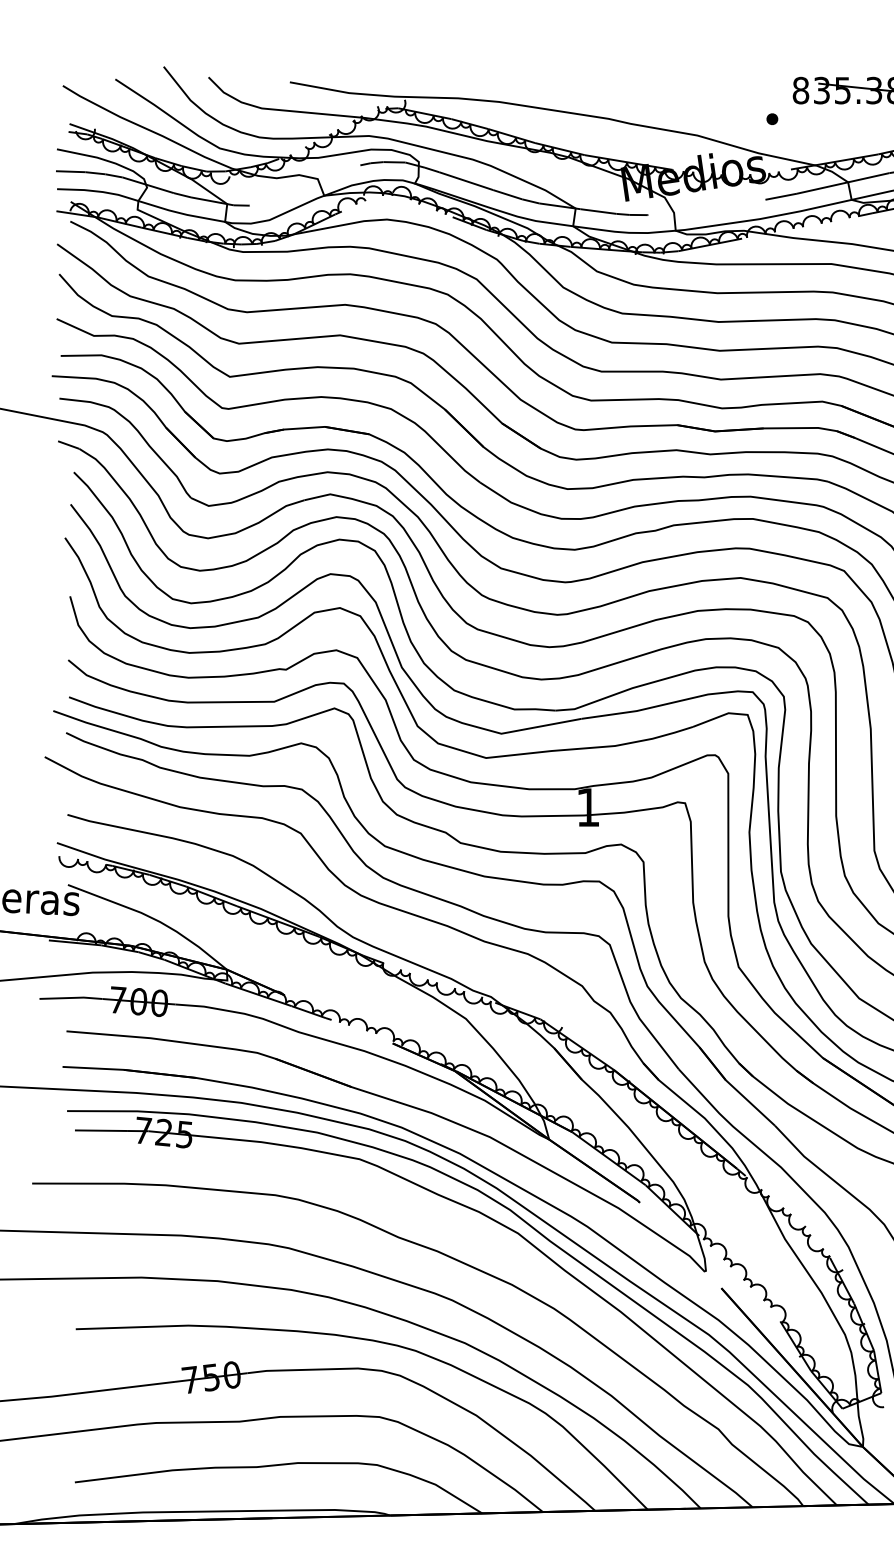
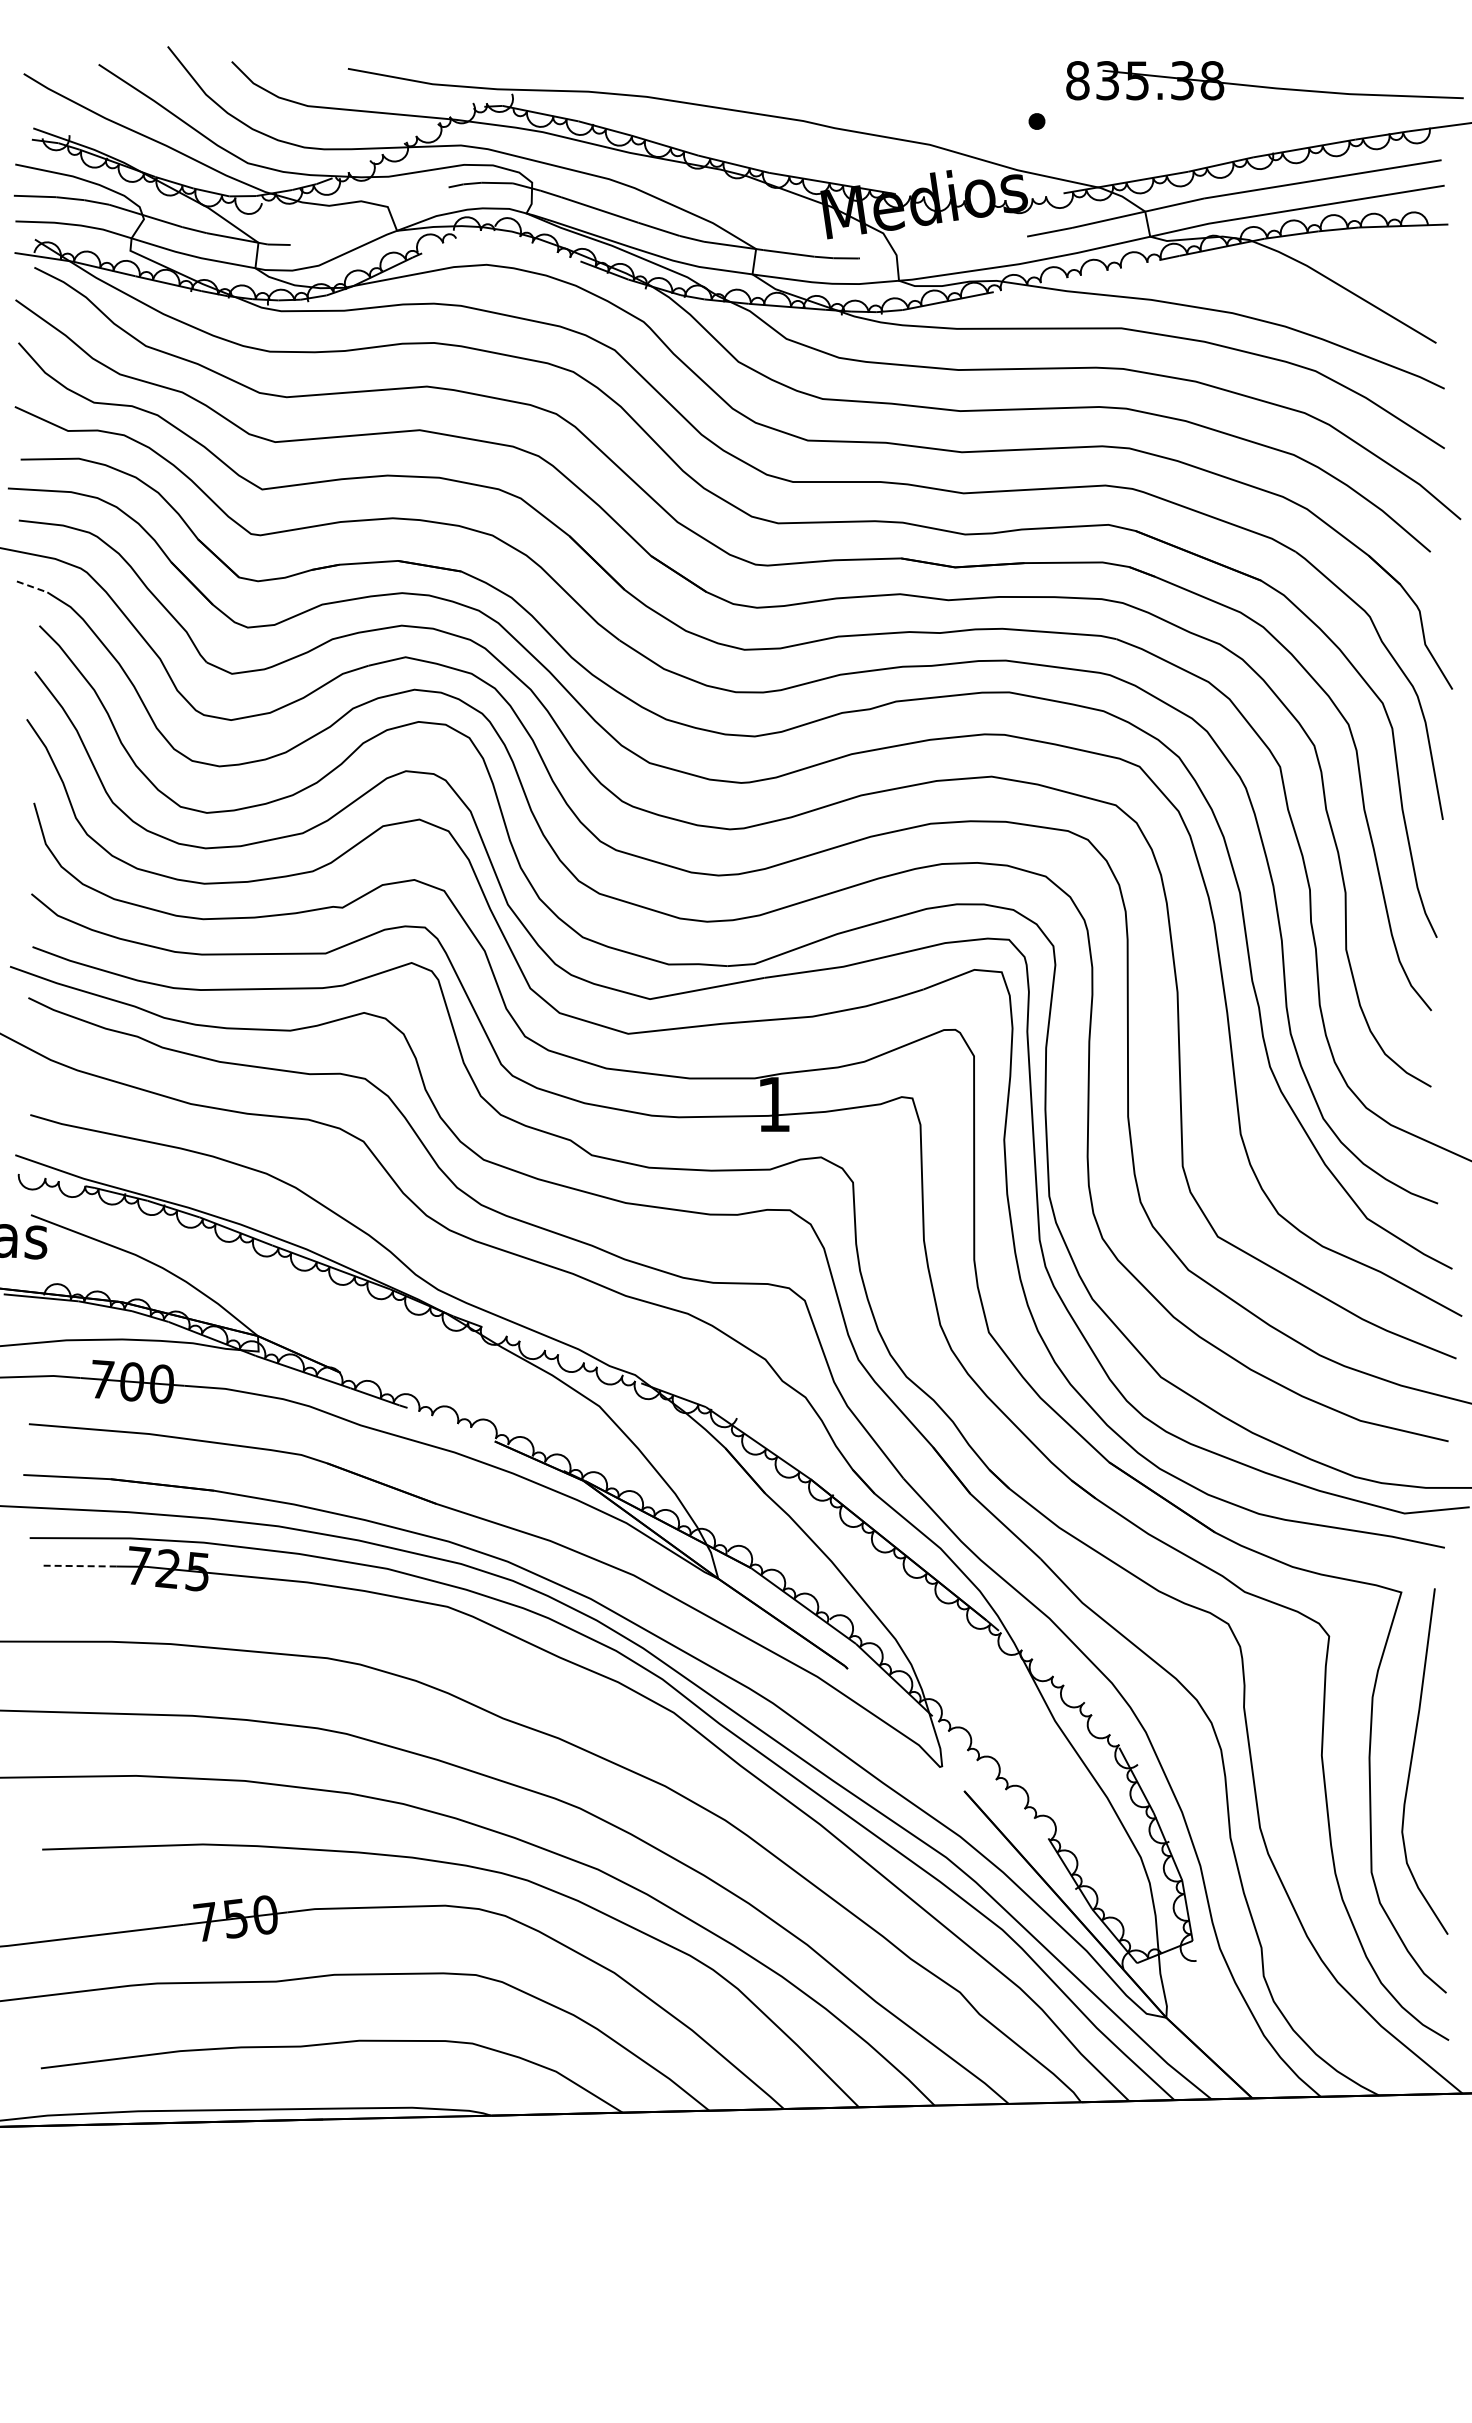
line: (69, 445) -> (32, 587), solid -> dashed
line: (101, 1130) -> (78, 1566), solid -> dashed

